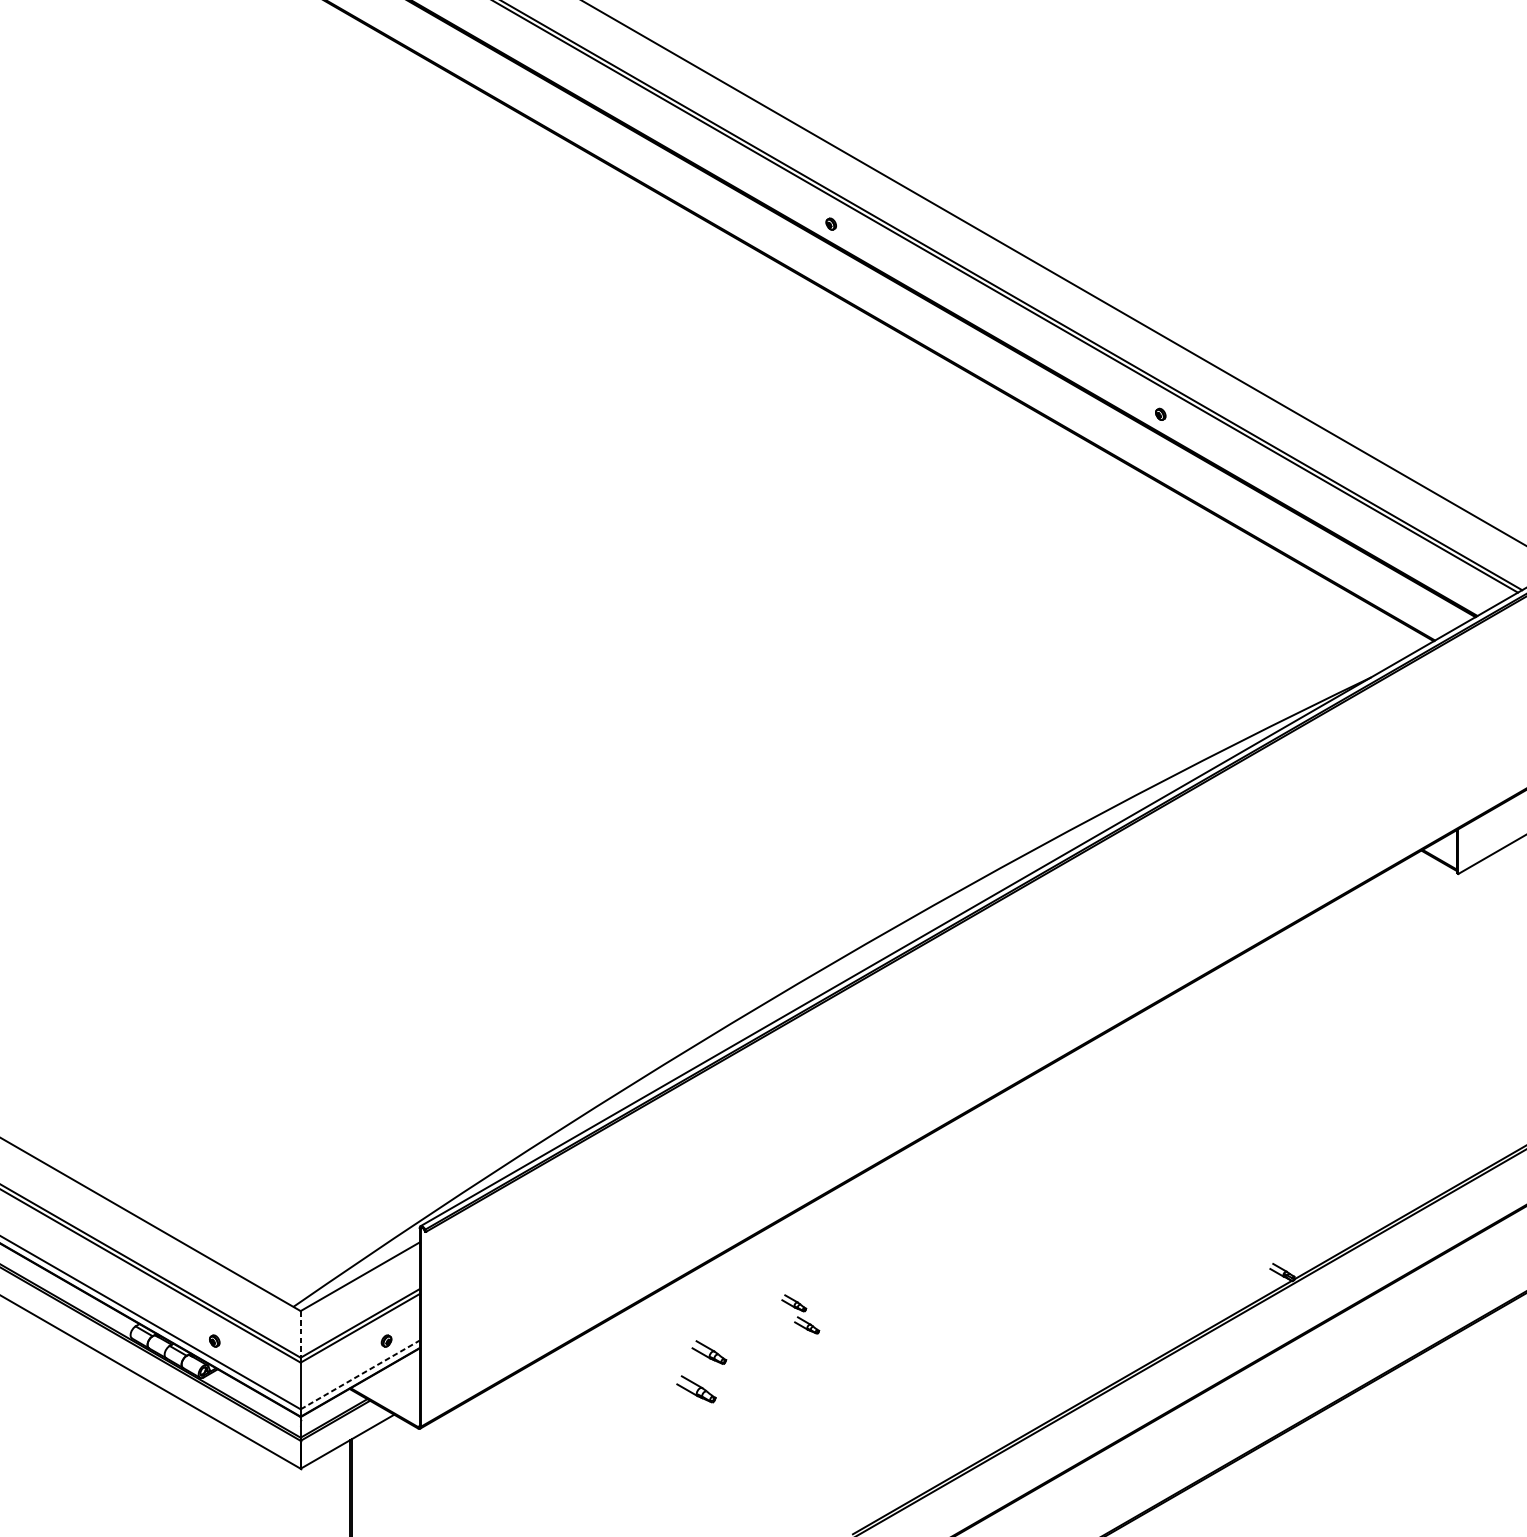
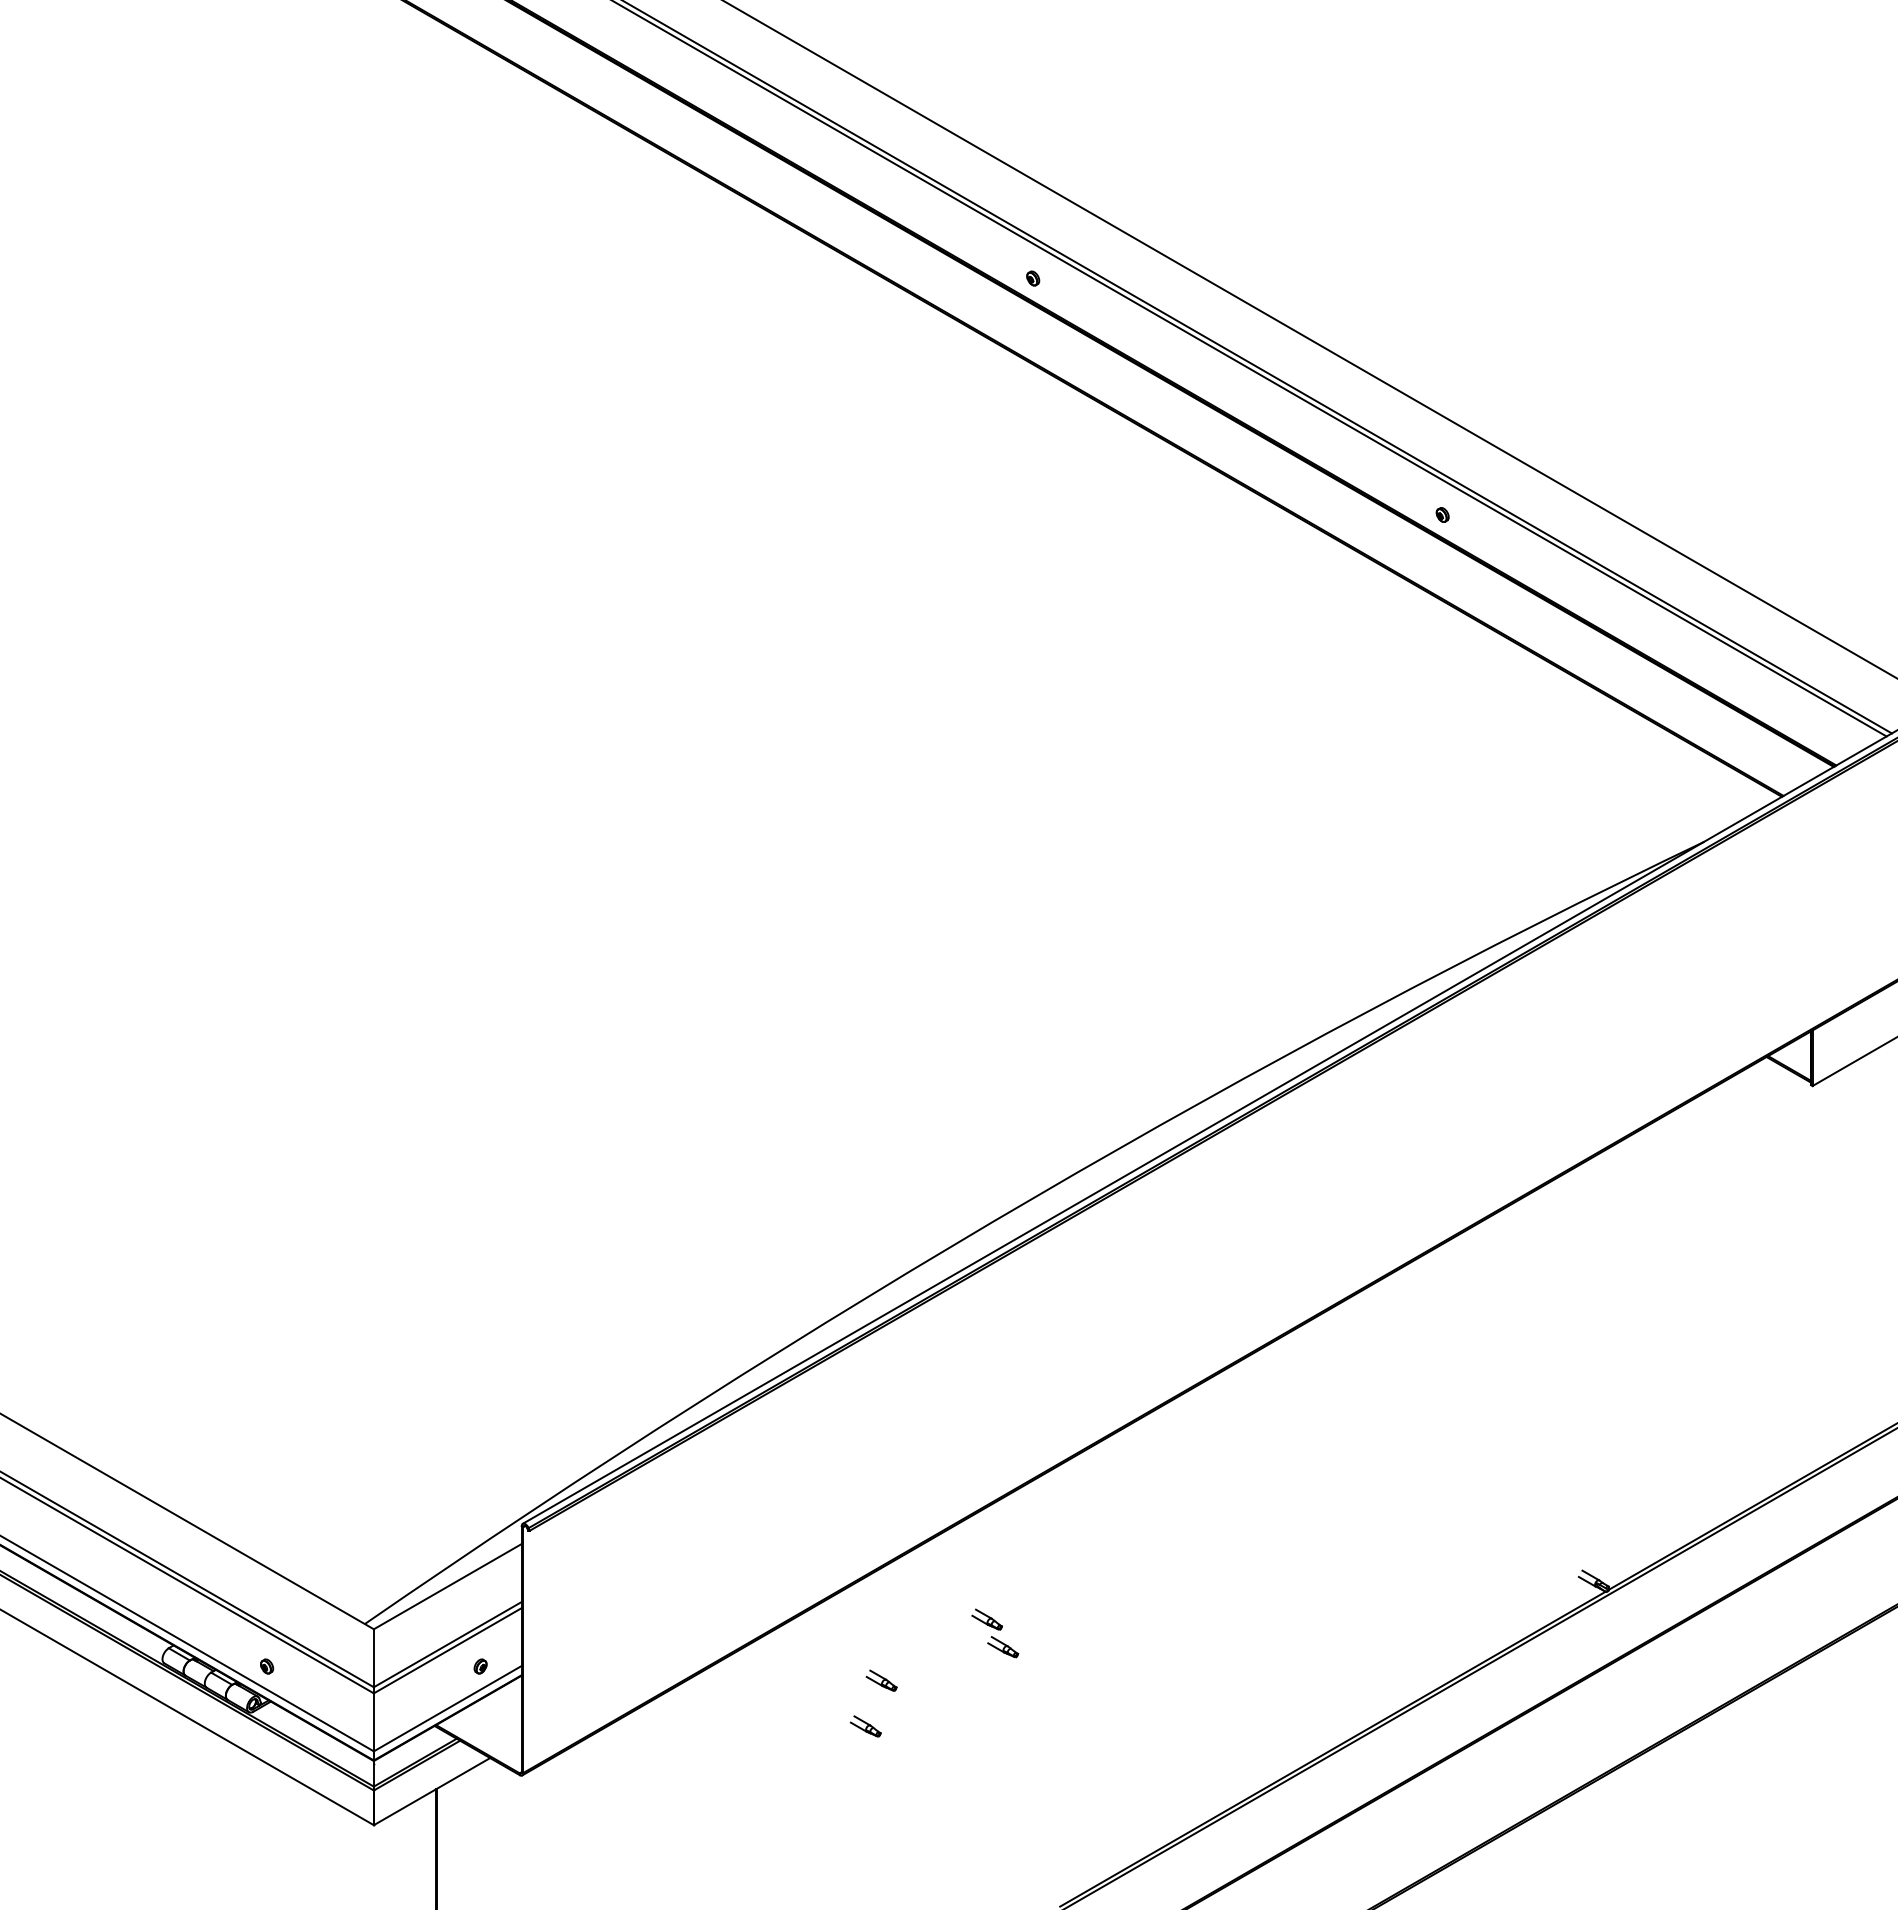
line: (300, 1334) -> (373, 1658), dashed -> solid
part: (709, 1352) -> (881, 1680), size x0.71
line: (360, 1374) -> (448, 1708), dashed -> solid
part: (696, 1389) -> (865, 1726), size x0.62

